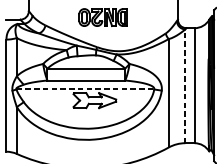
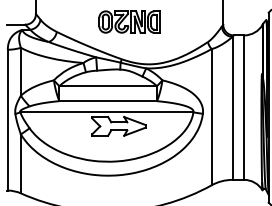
line: (185, 85) -> (232, 107), dashed -> solid
line: (85, 89) -> (107, 112), dashed -> solid

